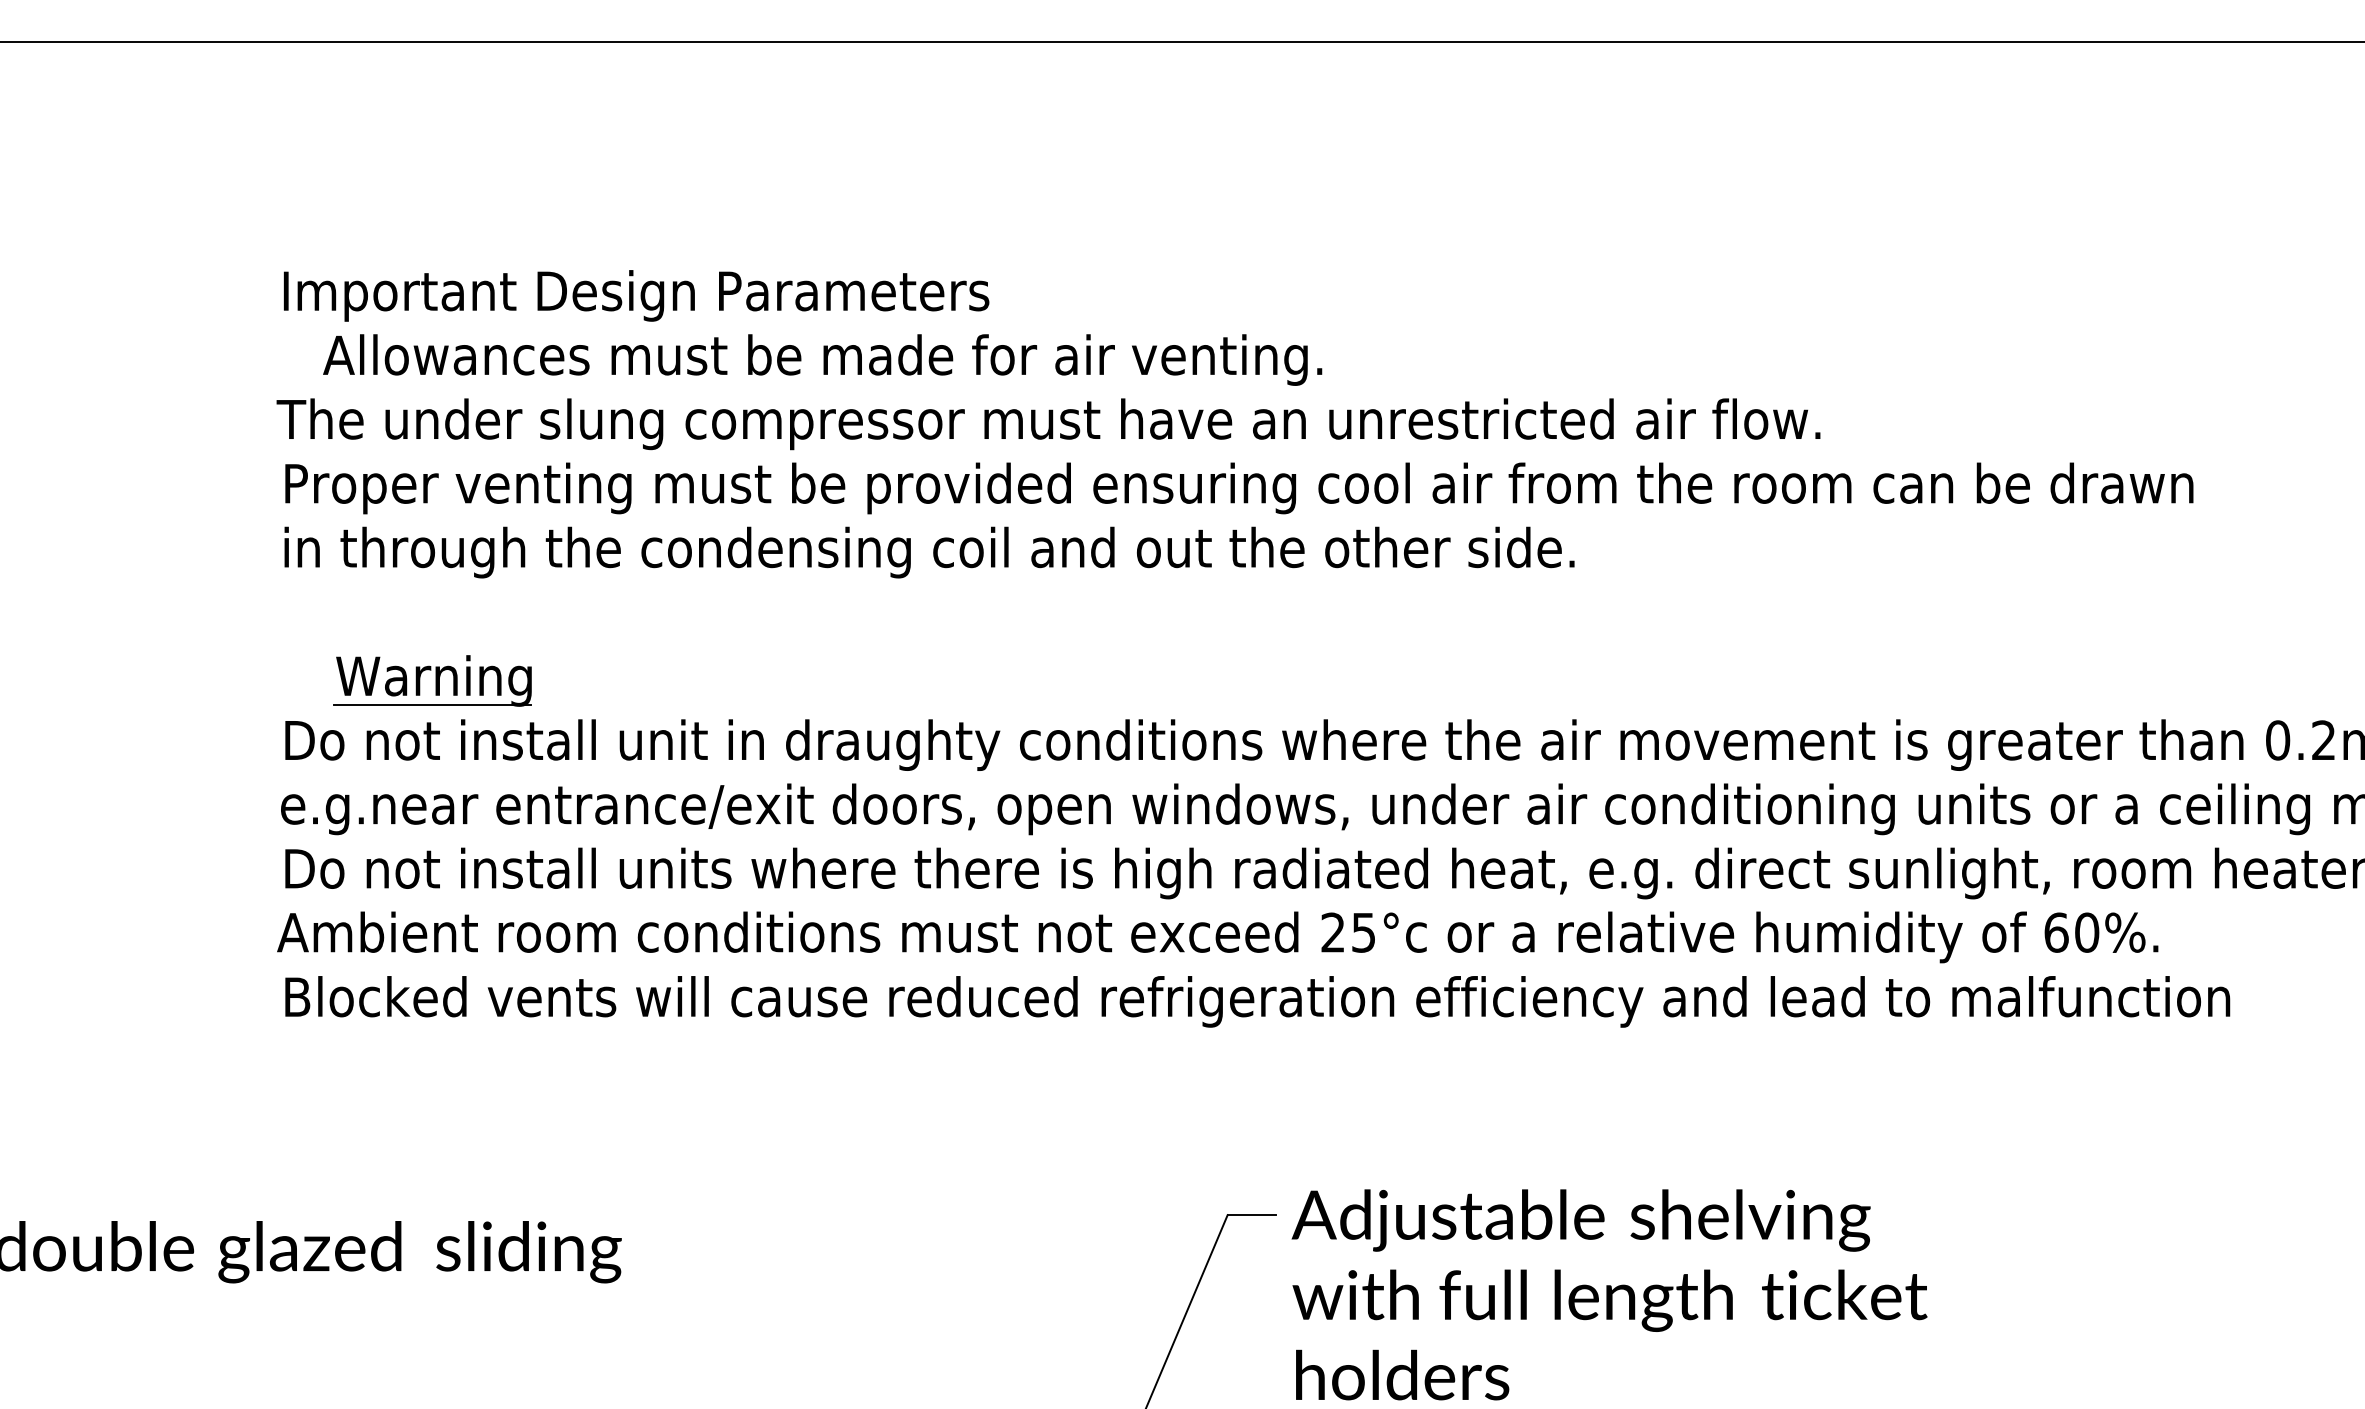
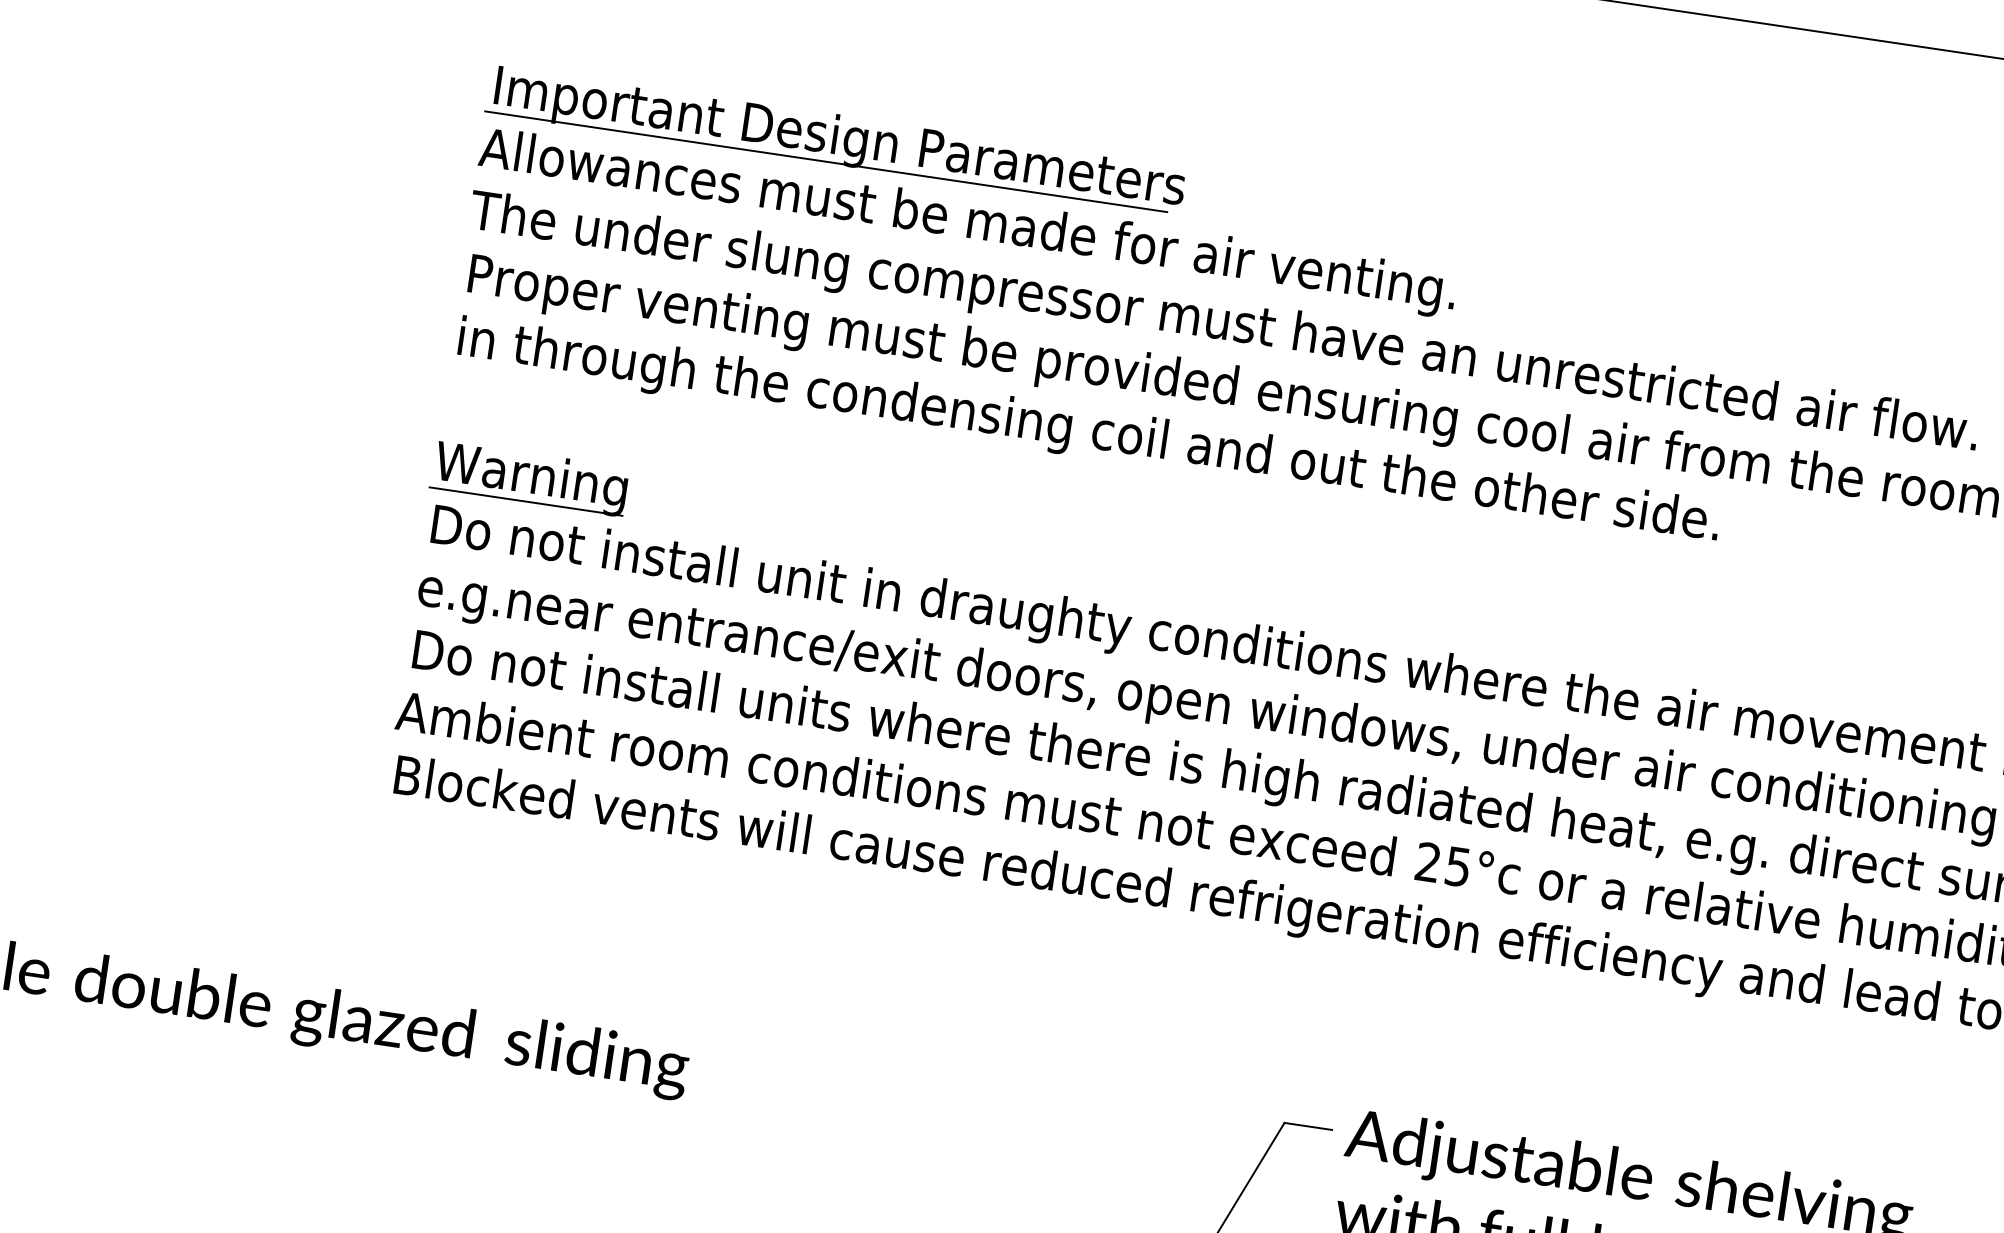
line: (625, 319) -> (825, 161), added
text: (822, 359) -> (967, 222), moved
part: (432, 680) -> (529, 478), moved

